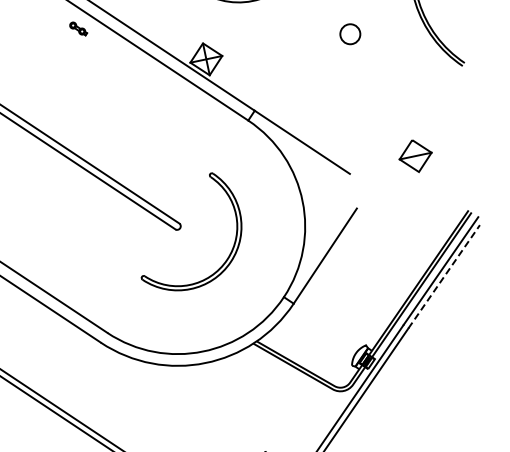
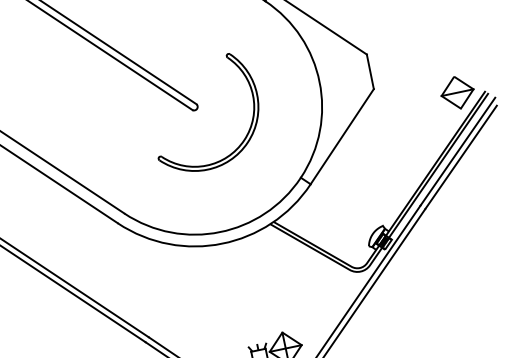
part: (415, 156) -> (457, 93), moved
line: (352, 190) -> (369, 71), added
line: (444, 276) -> (461, 157), dashed -> solid

